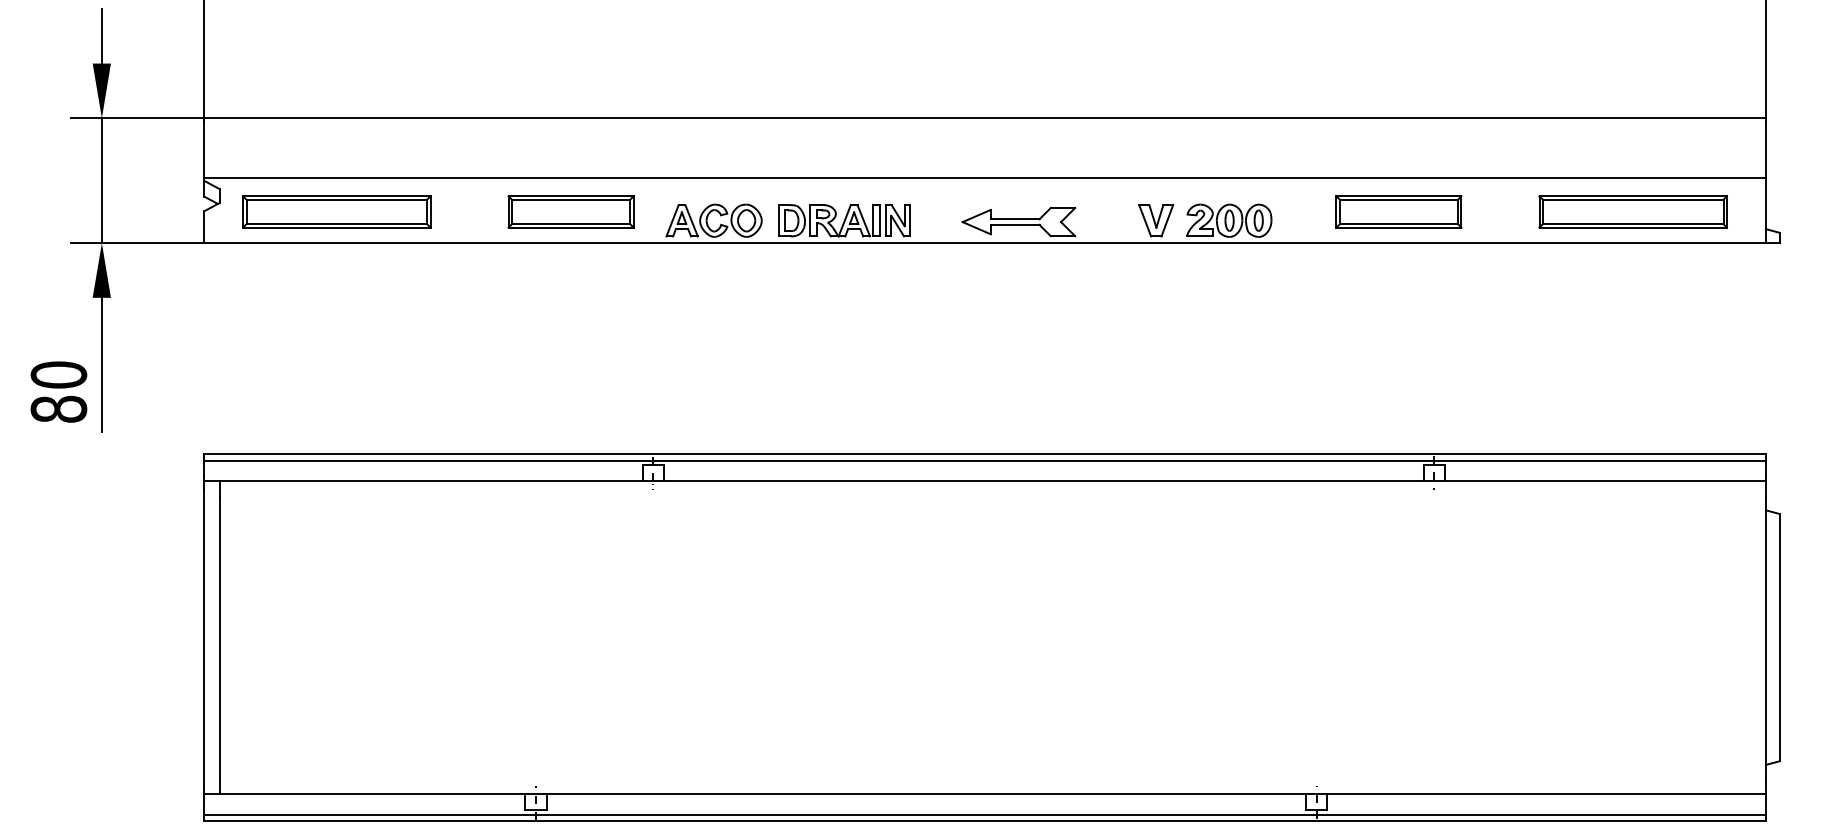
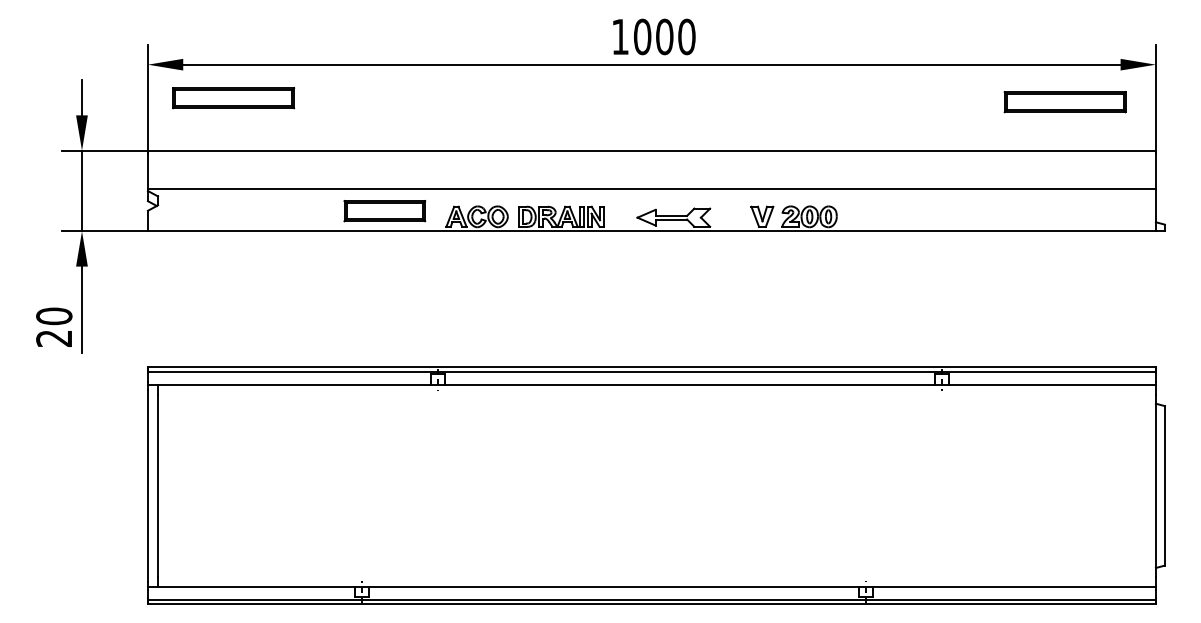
part: (336, 212) -> (233, 98), moved
part: (1398, 212) -> (918, 211), removed
part: (1632, 212) -> (1064, 102), moved
text: (59, 409) -> (54, 338), 80 -> 20

